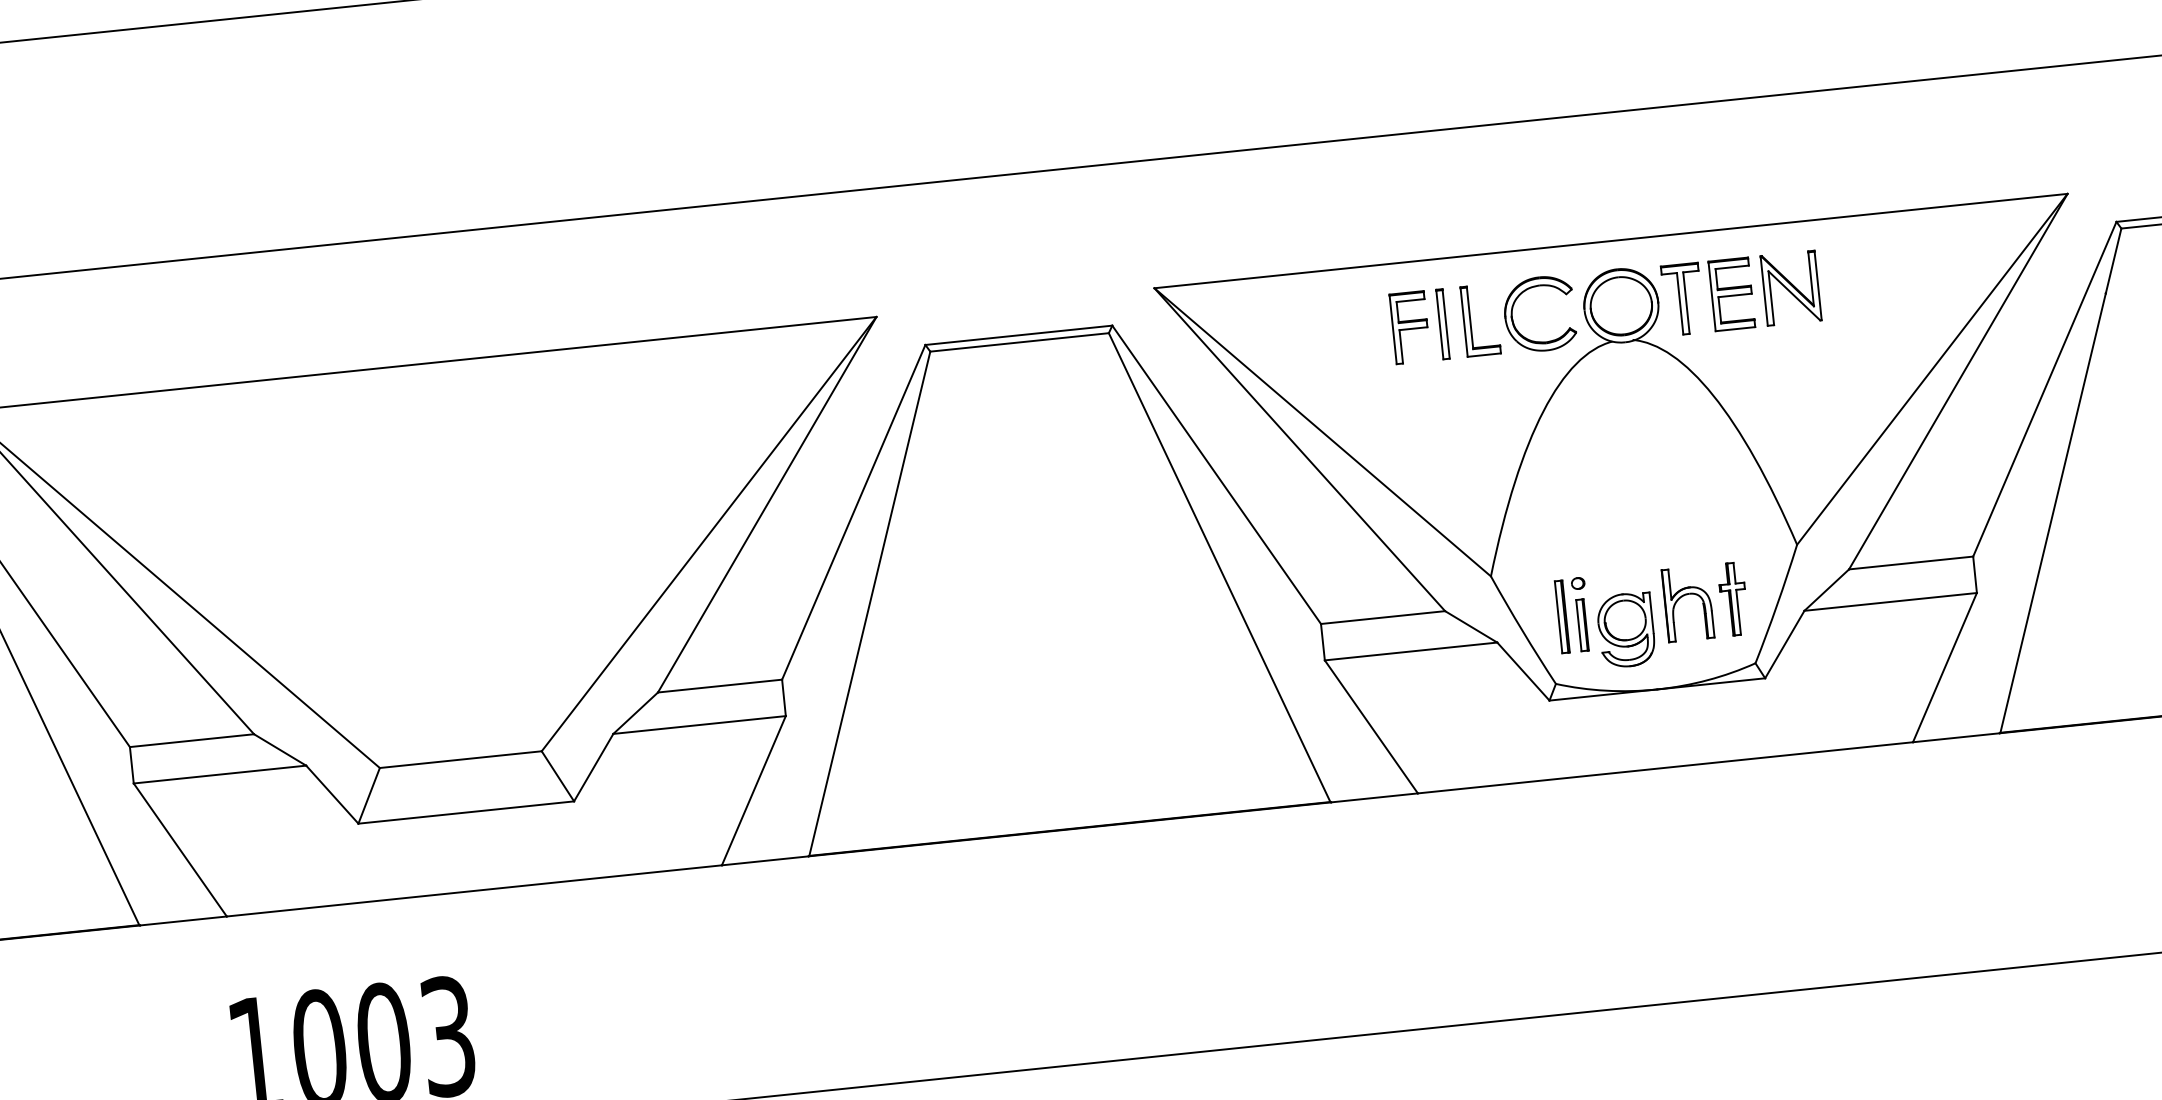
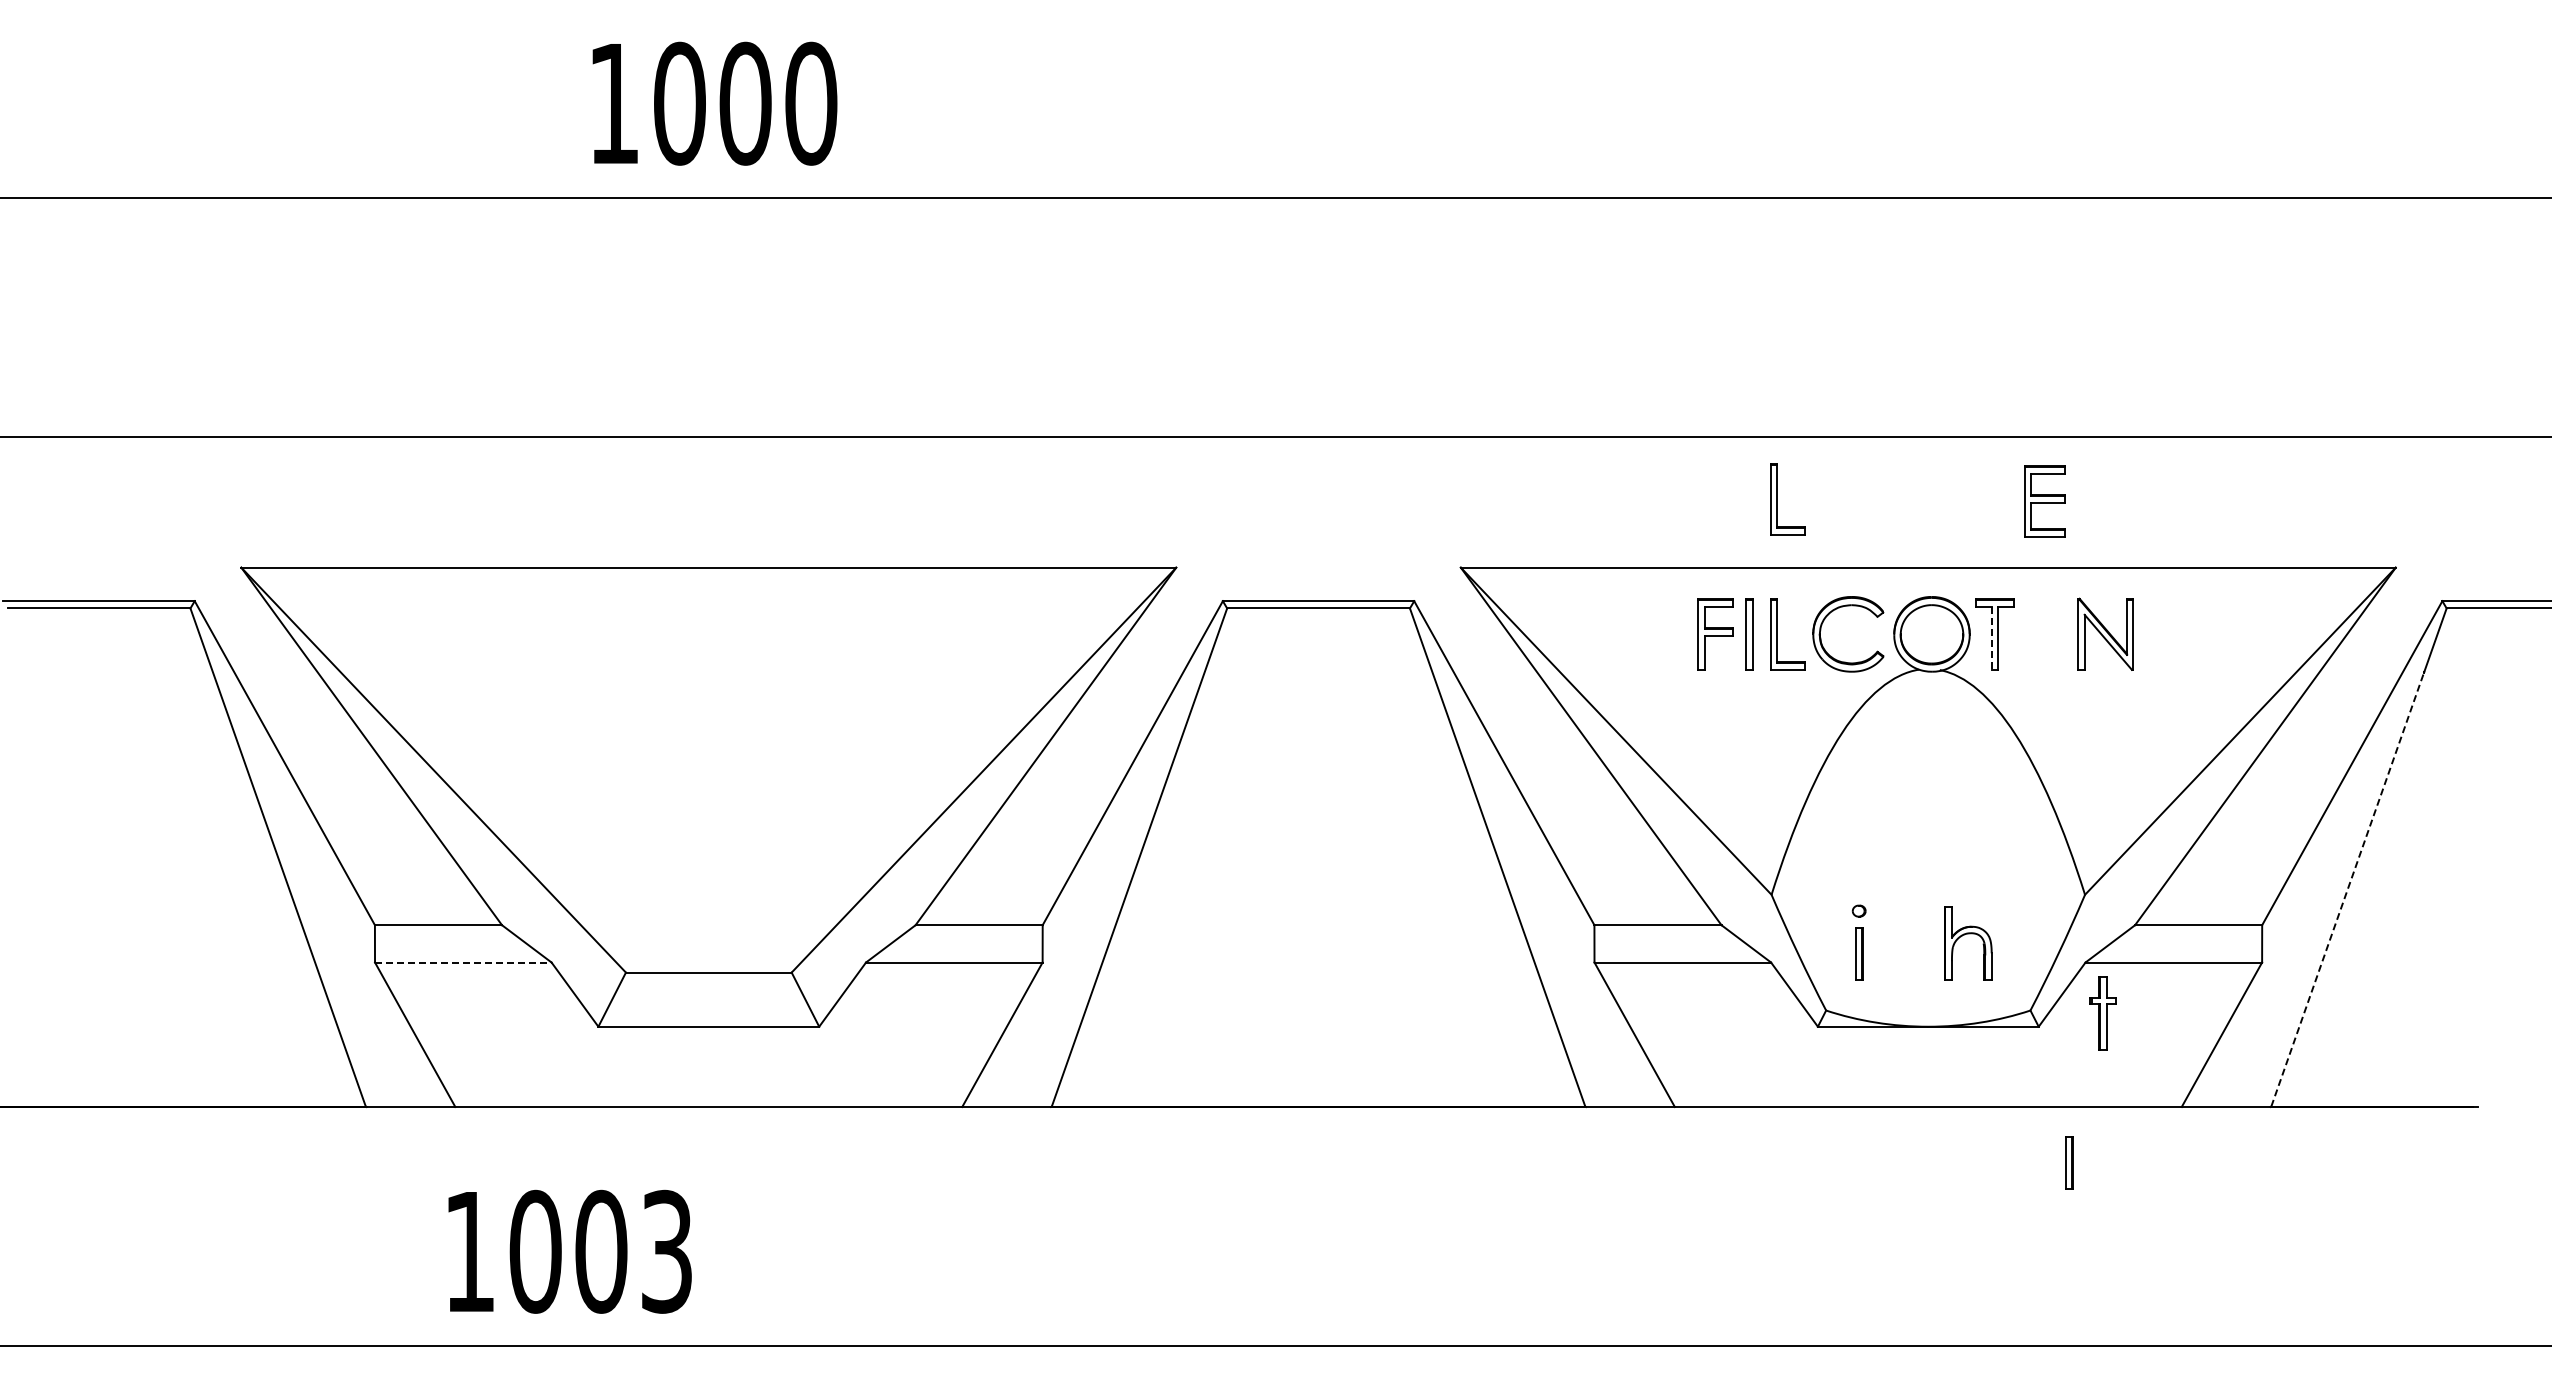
part: (1456, 189) -> (1777, 499), added
part: (1731, 294) -> (2044, 501), moved
line: (1679, 303) -> (1991, 638), solid -> dashed
line: (2052, 513) -> (2347, 889), solid -> dashed
part: (1733, 599) -> (2102, 1013), moved
part: (1562, 617) -> (1839, 943), removed
part: (1625, 630) -> (1902, 963), removed
line: (220, 774) -> (463, 962), solid -> dashed
part: (1808, 807) -> (2069, 1162), added

